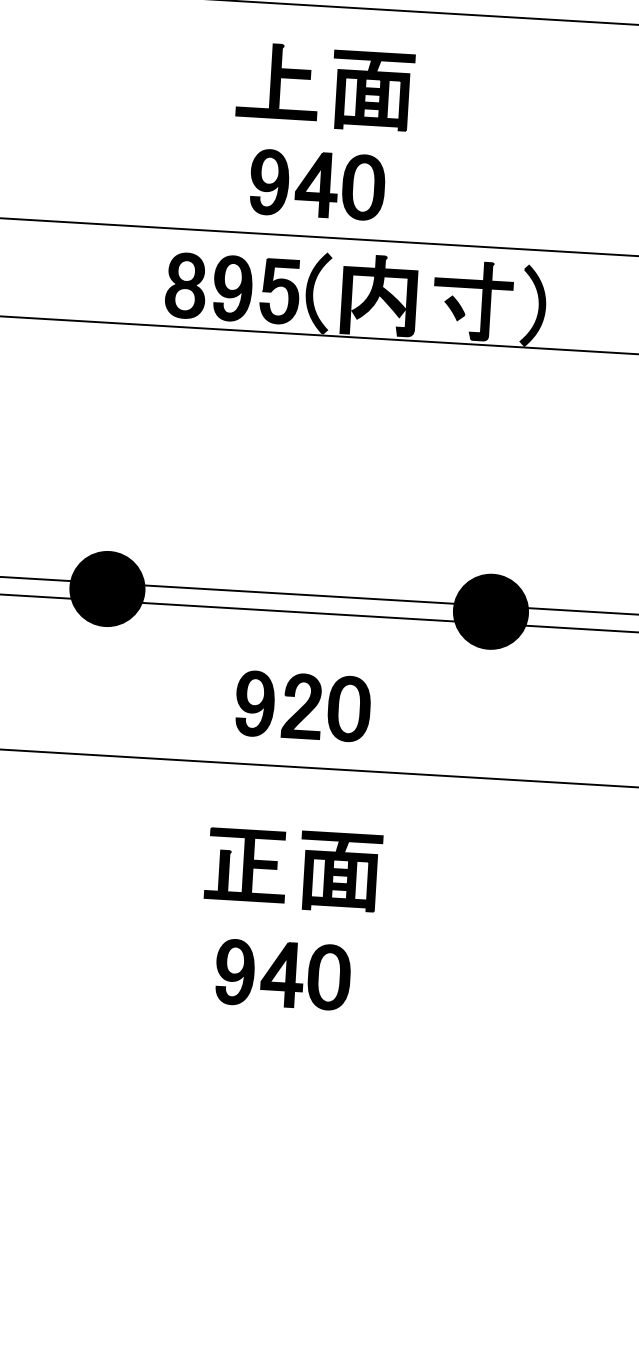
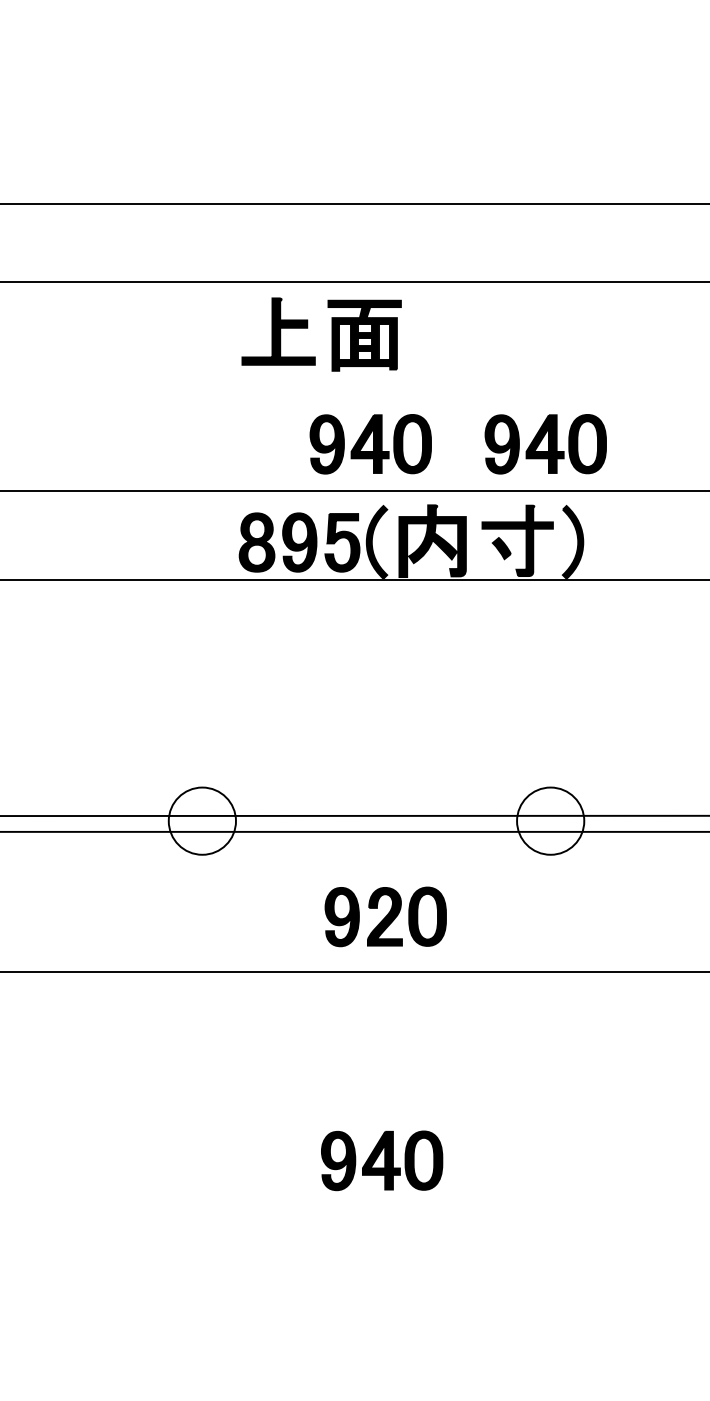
part: (336, 87) -> (331, 334), moved
part: (509, 196) -> (545, 444), added
fill: (107, 588) -> (202, 820), removed
fill: (490, 611) -> (550, 820), removed
part: (304, 869) -> (395, 1064), removed

